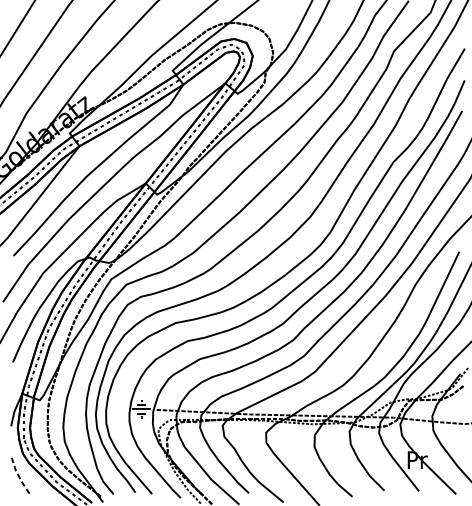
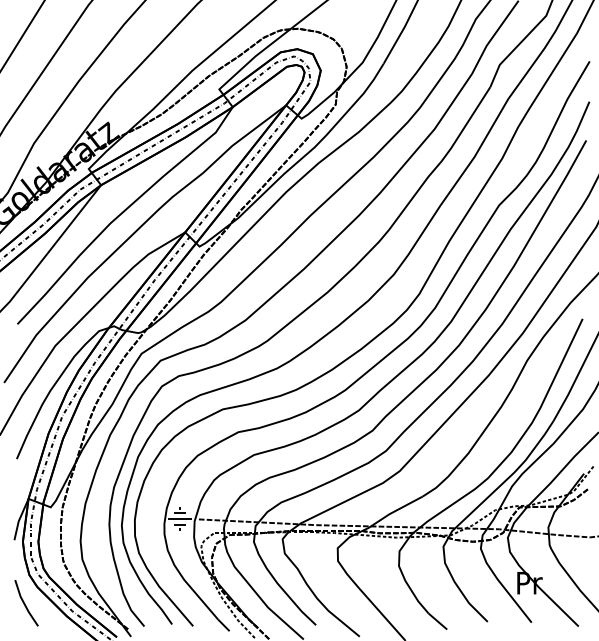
line: (19, 477) -> (24, 604), dashed -> solid

